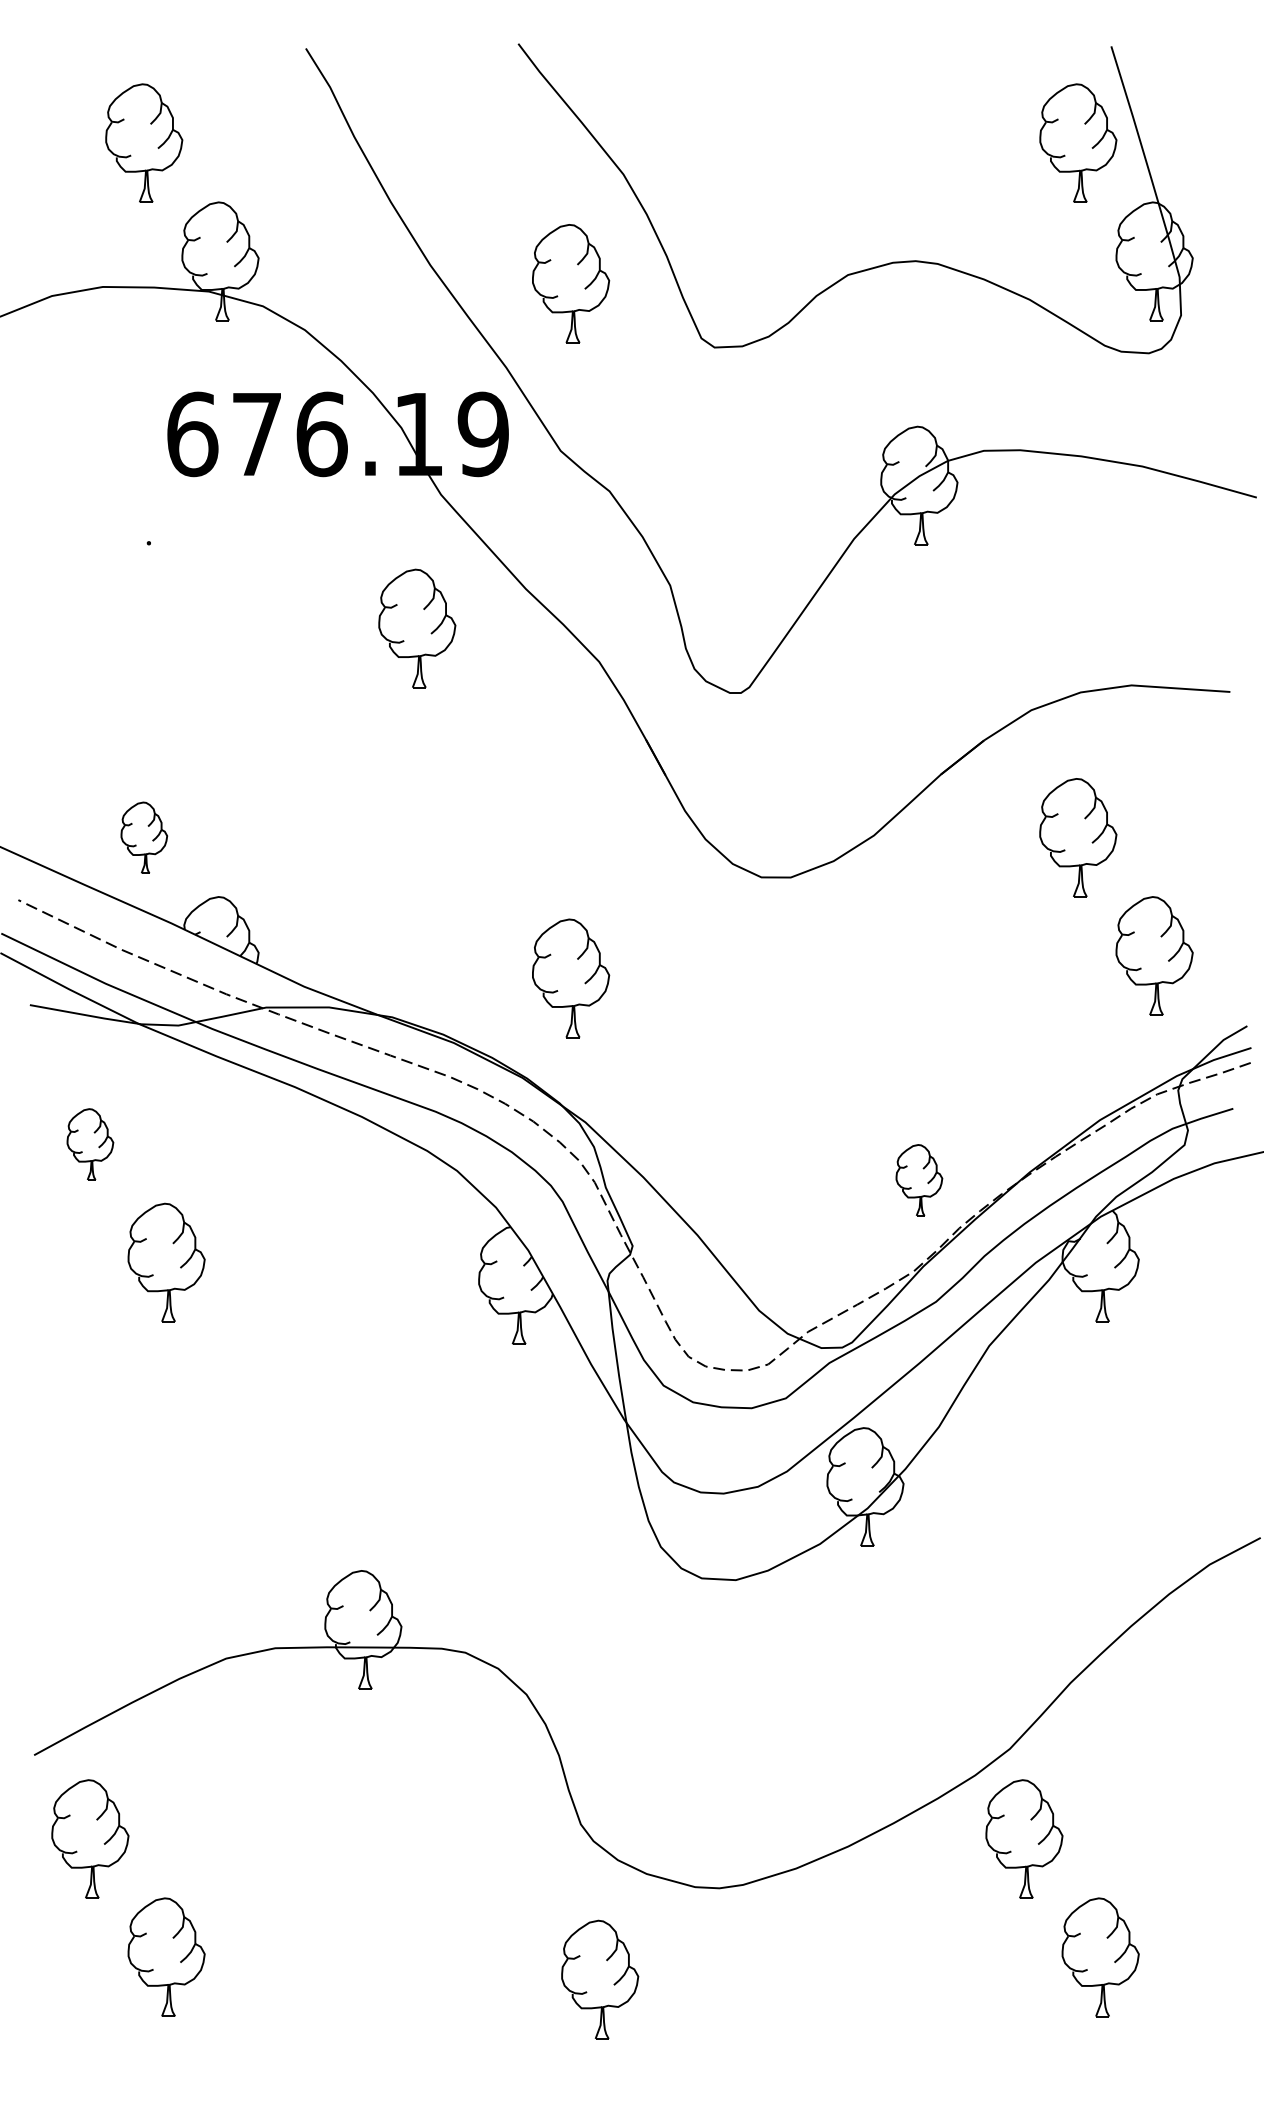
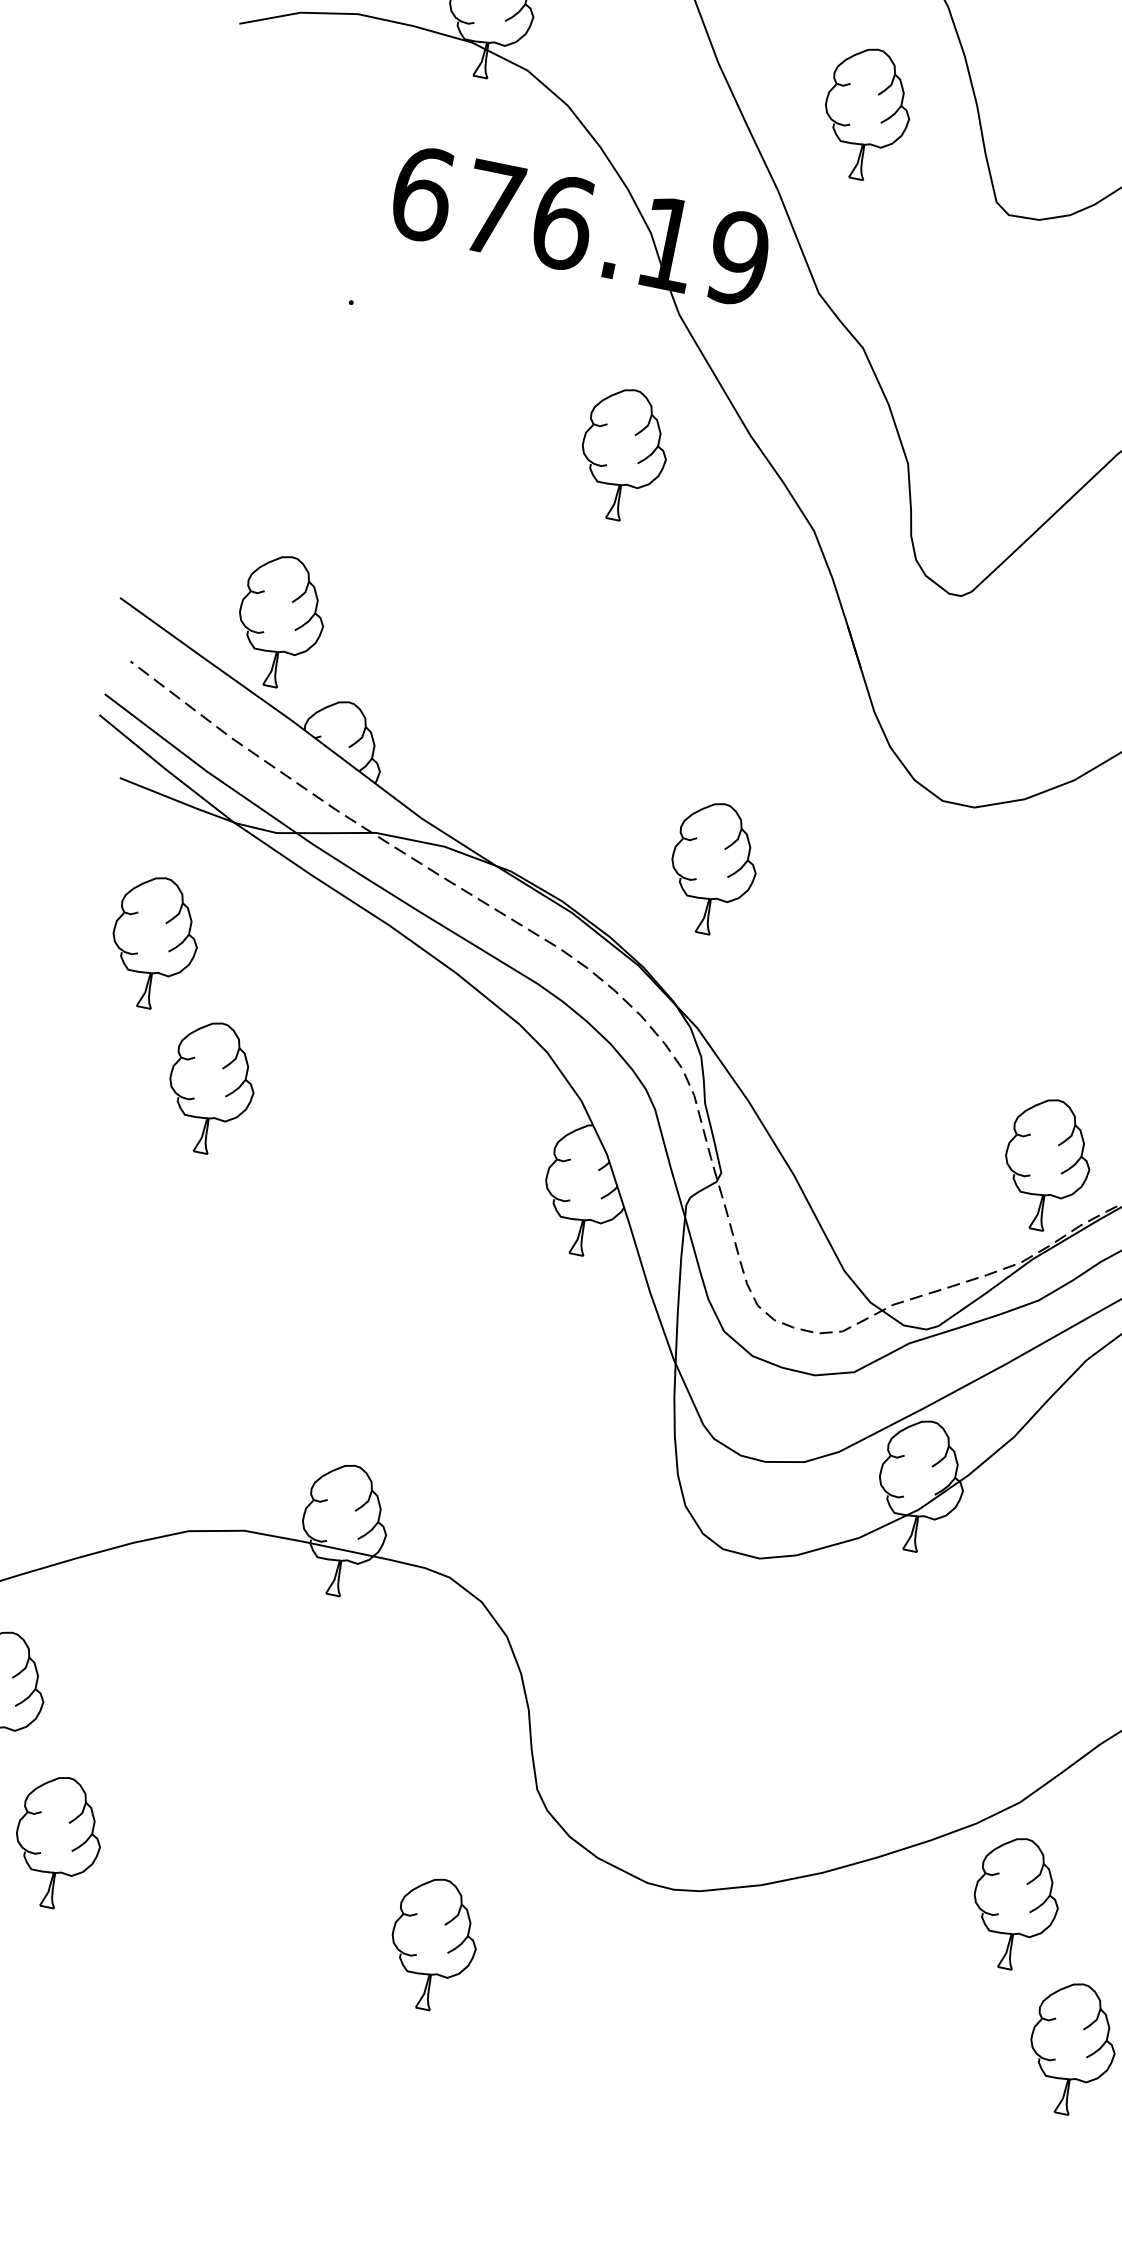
part: (144, 837) -> (281, 621), size x1.67
part: (90, 1144) -> (154, 942), size x1.67
part: (919, 1180) -> (1047, 1165), size x1.67
part: (600, 1979) -> (434, 1944), moved

